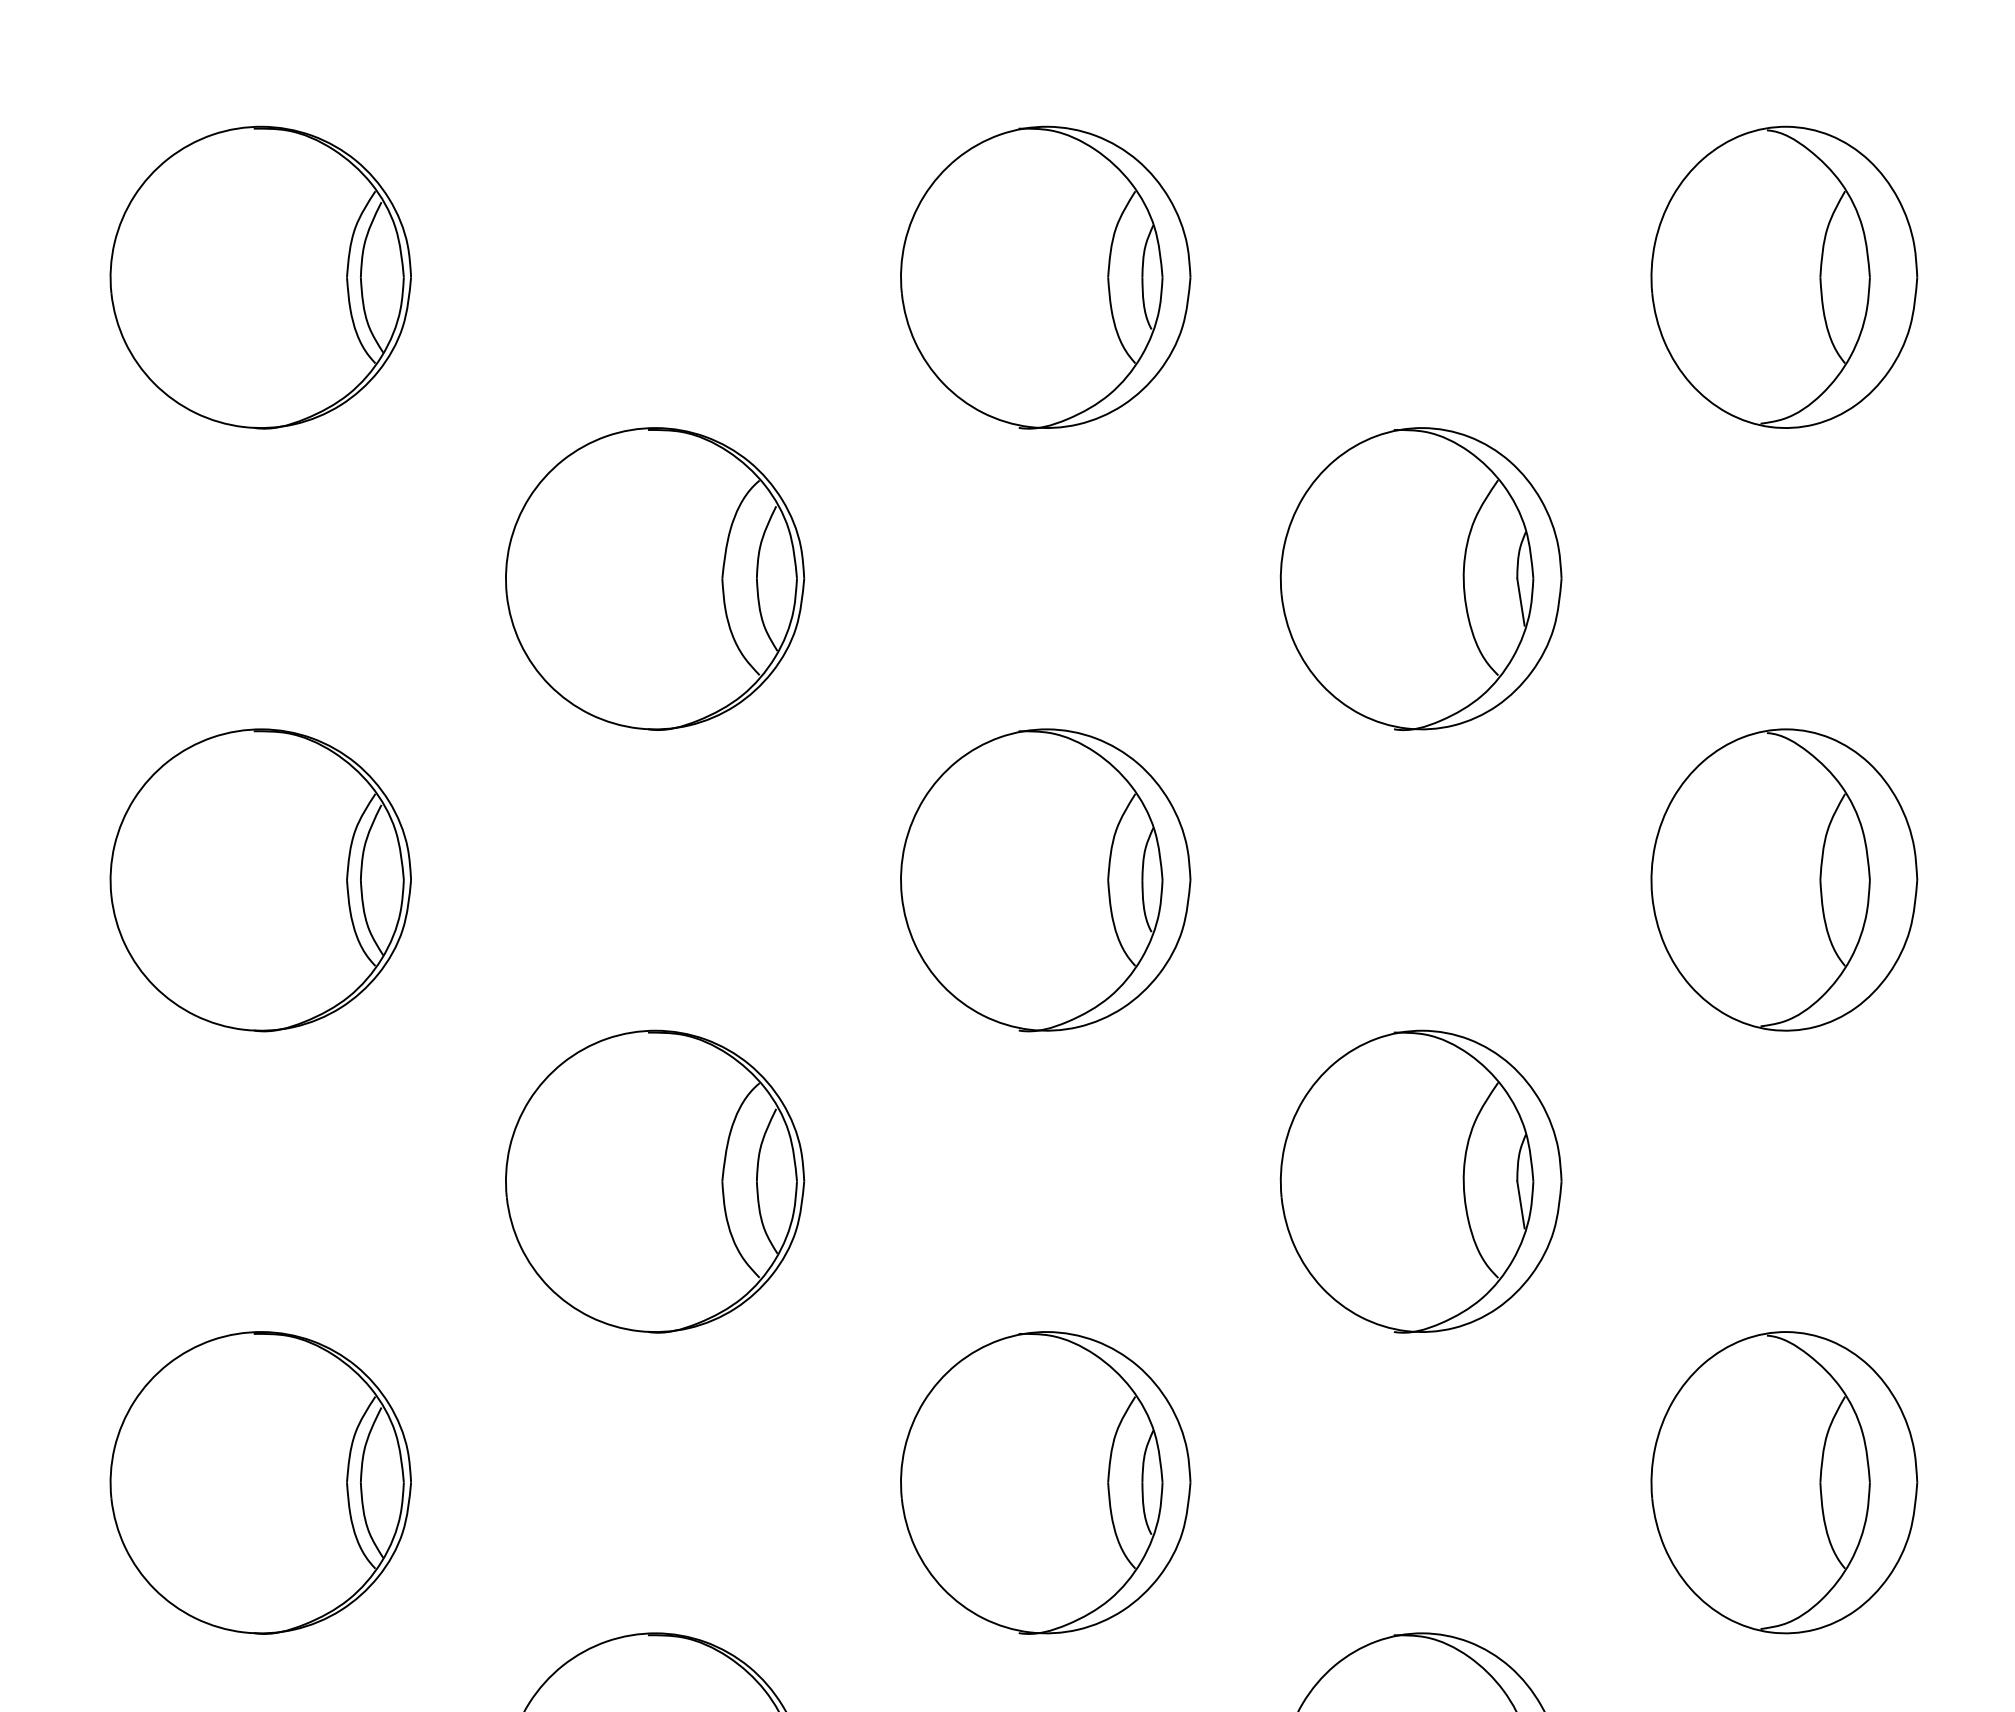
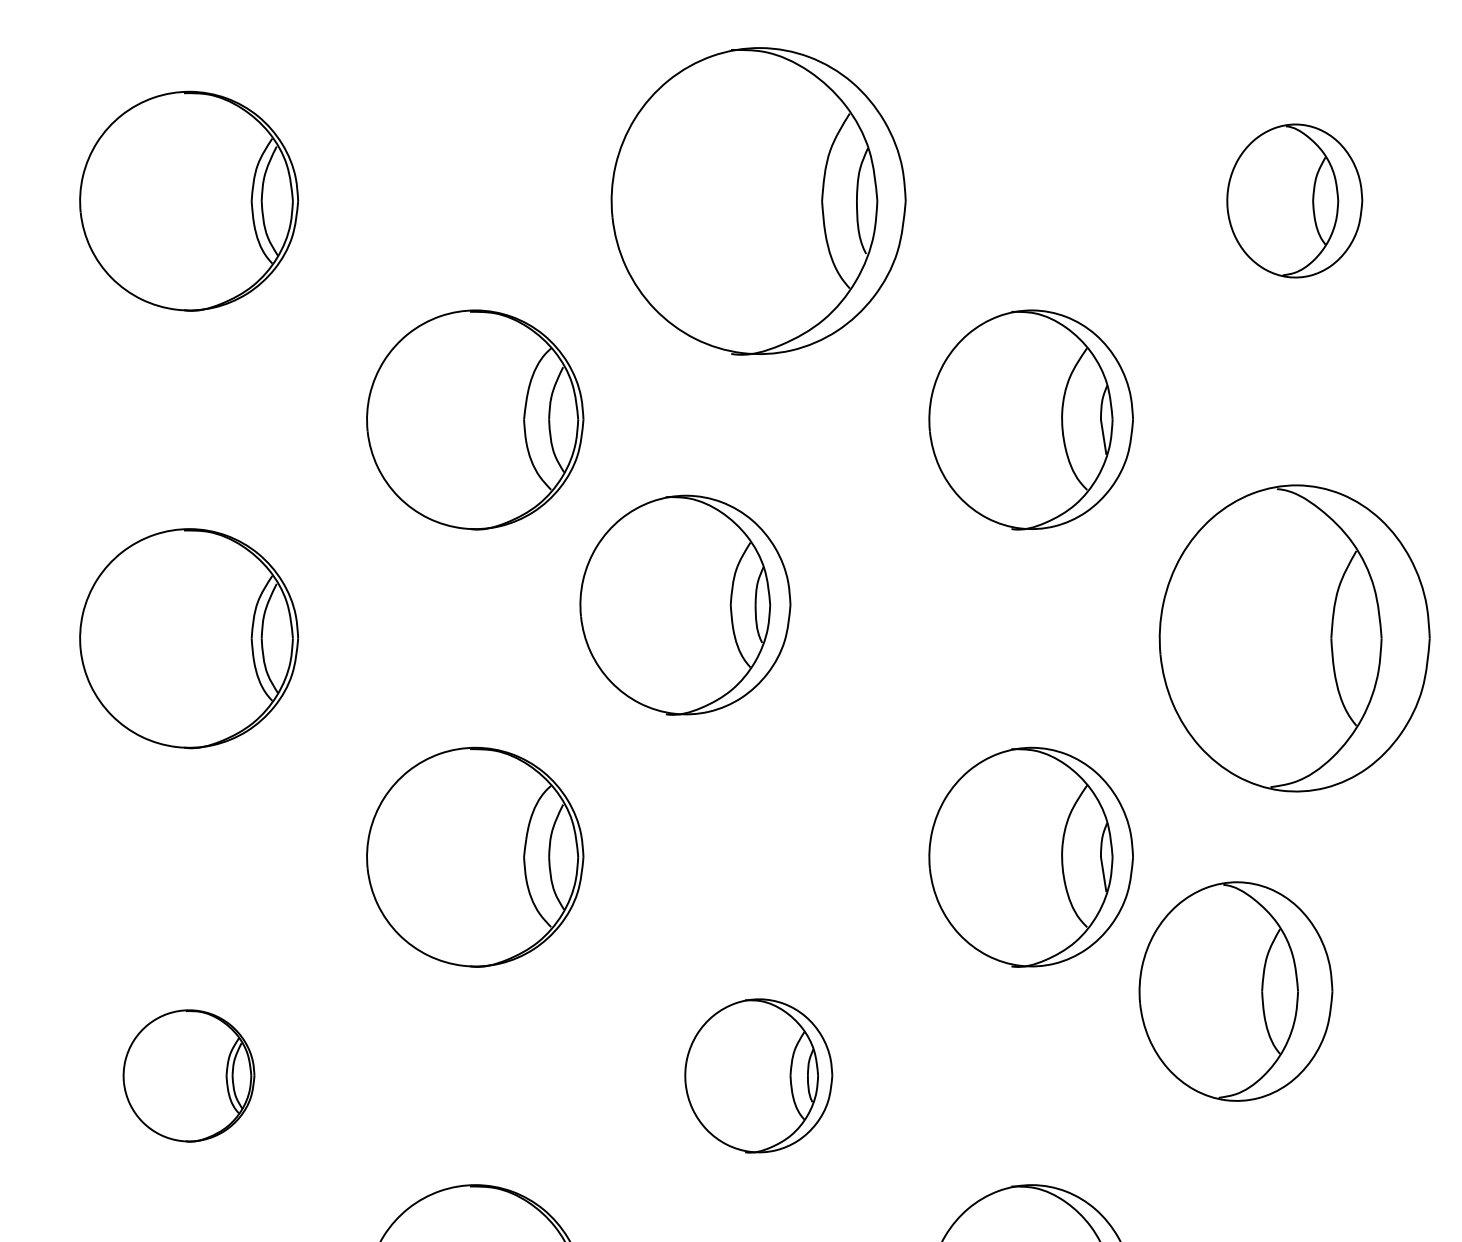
part: (1784, 276) -> (1294, 200), size x0.7
part: (1045, 277) -> (758, 201), size x1.4
part: (1784, 879) -> (1294, 638), size x1.4
part: (1045, 880) -> (685, 605), moved
part: (260, 1482) -> (188, 1075), size x0.6
part: (1045, 1482) -> (758, 1075), size x0.7
part: (1784, 1482) -> (1236, 991), moved

